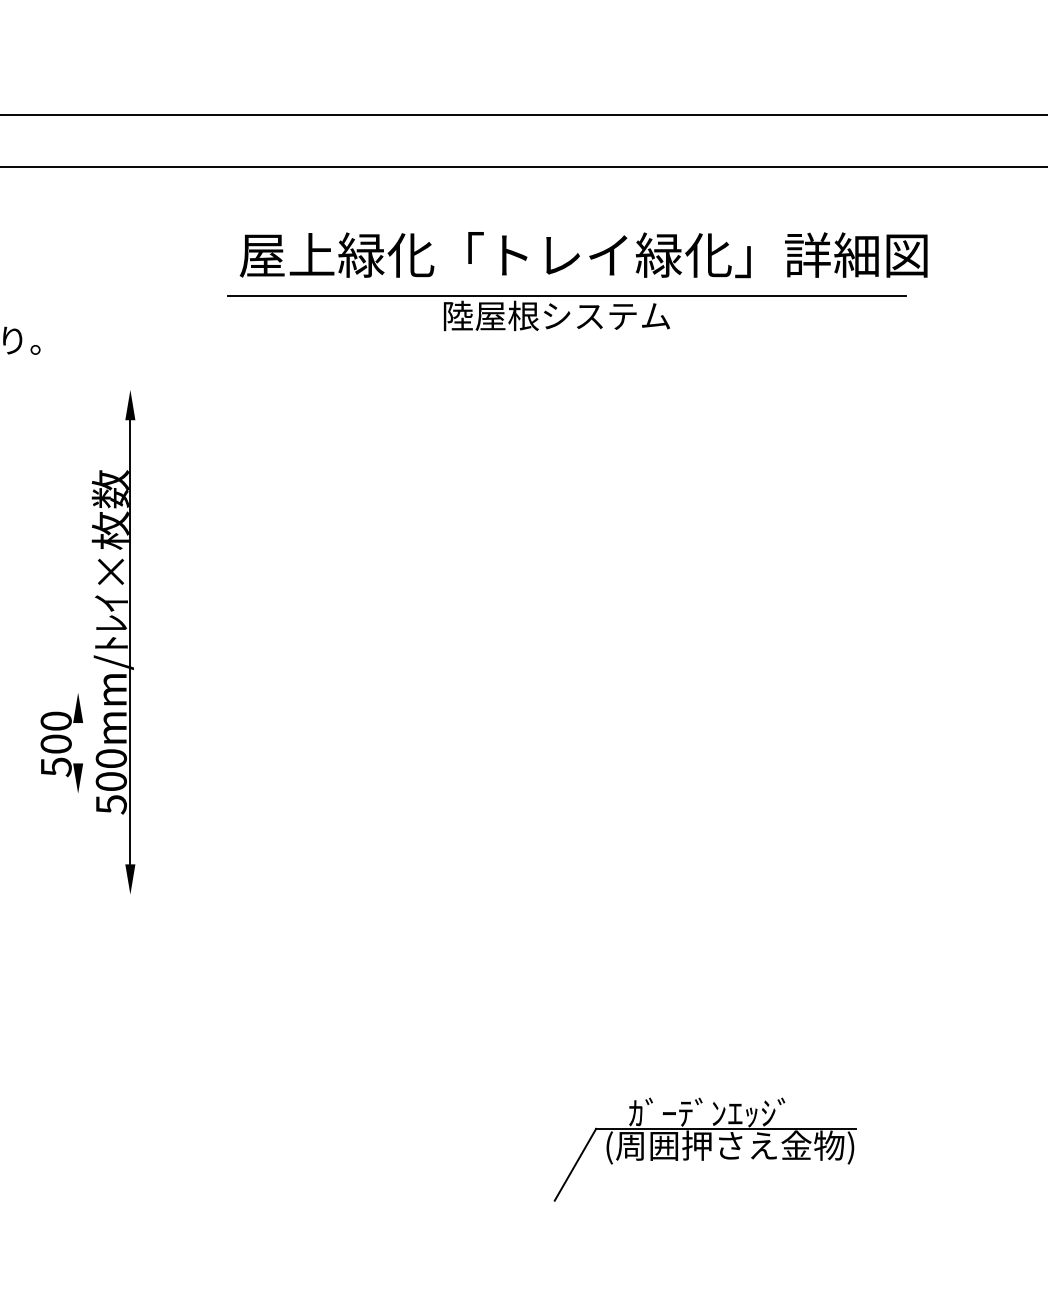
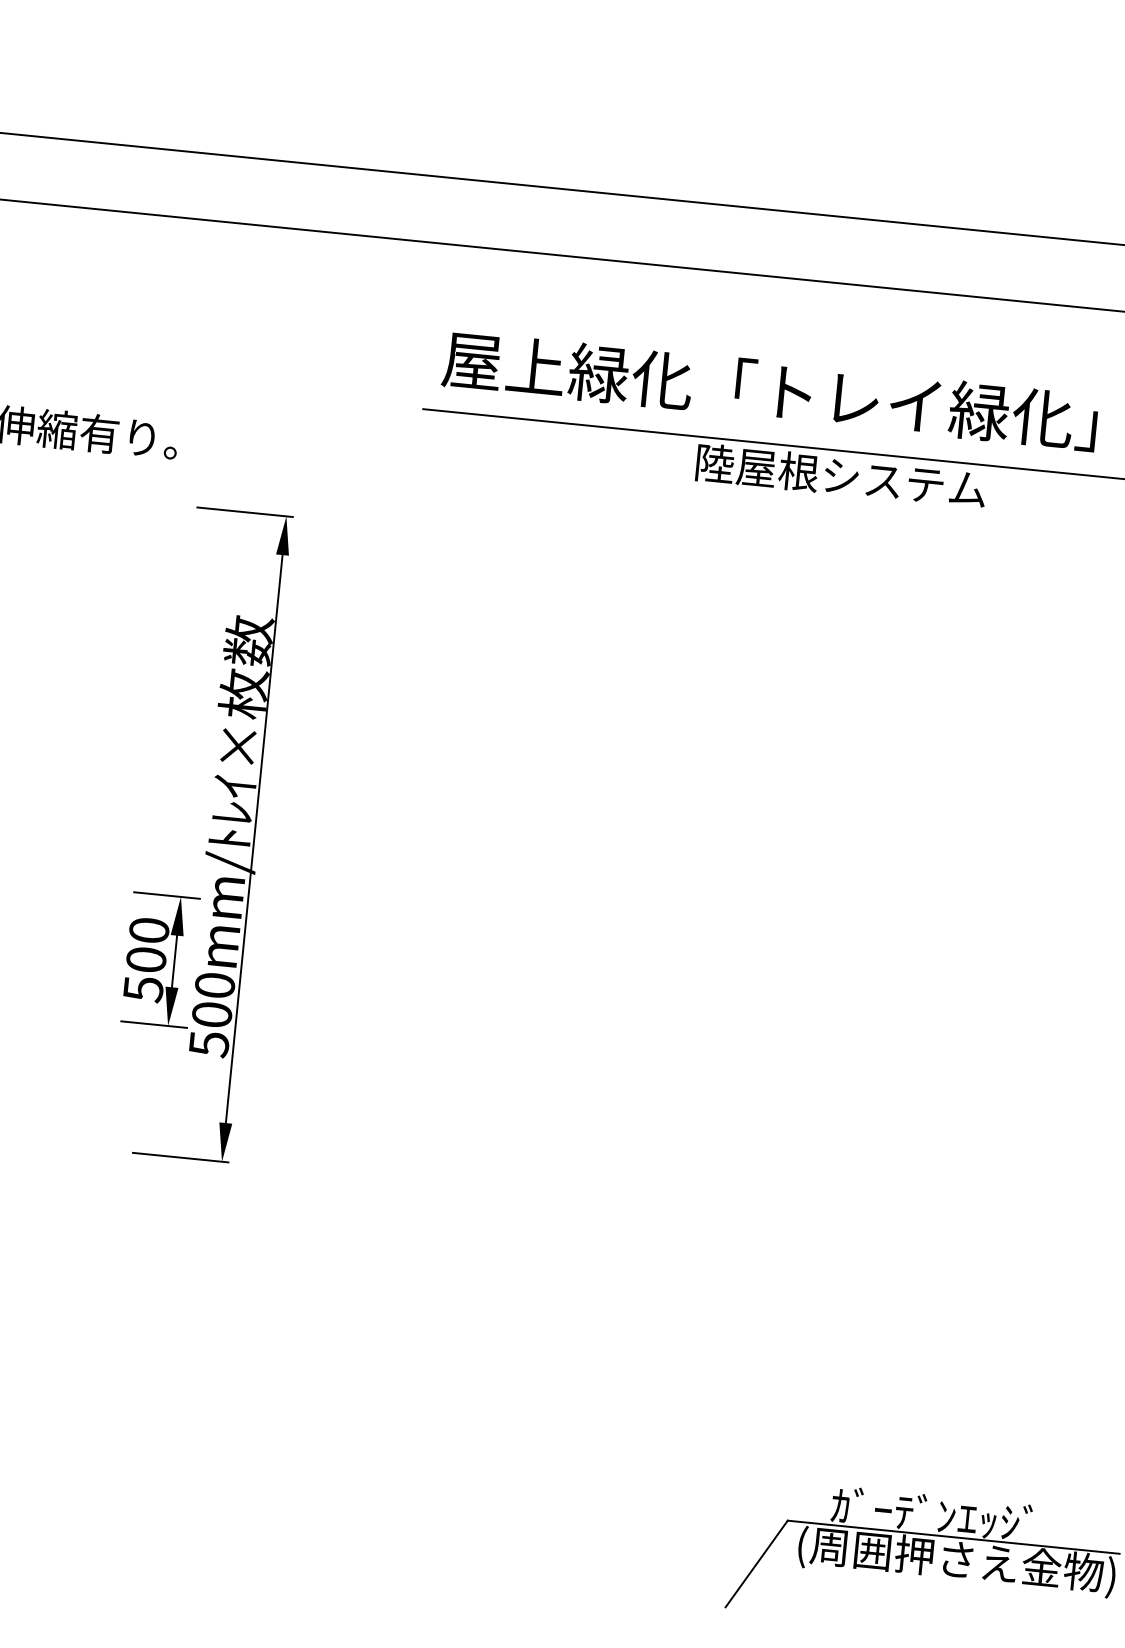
line: (97, 389) -> (244, 511), added
line: (66, 692) -> (166, 895), added
line: (78, 743) -> (174, 961), added
line: (66, 793) -> (153, 1024), added
line: (97, 894) -> (179, 1157), added

